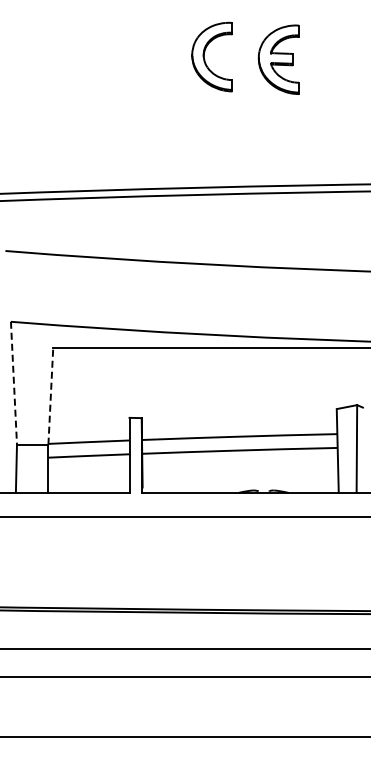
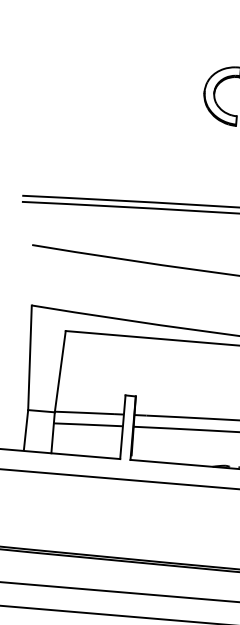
line: (14, 383) -> (30, 358), dashed -> solid
line: (50, 396) -> (60, 371), dashed -> solid

